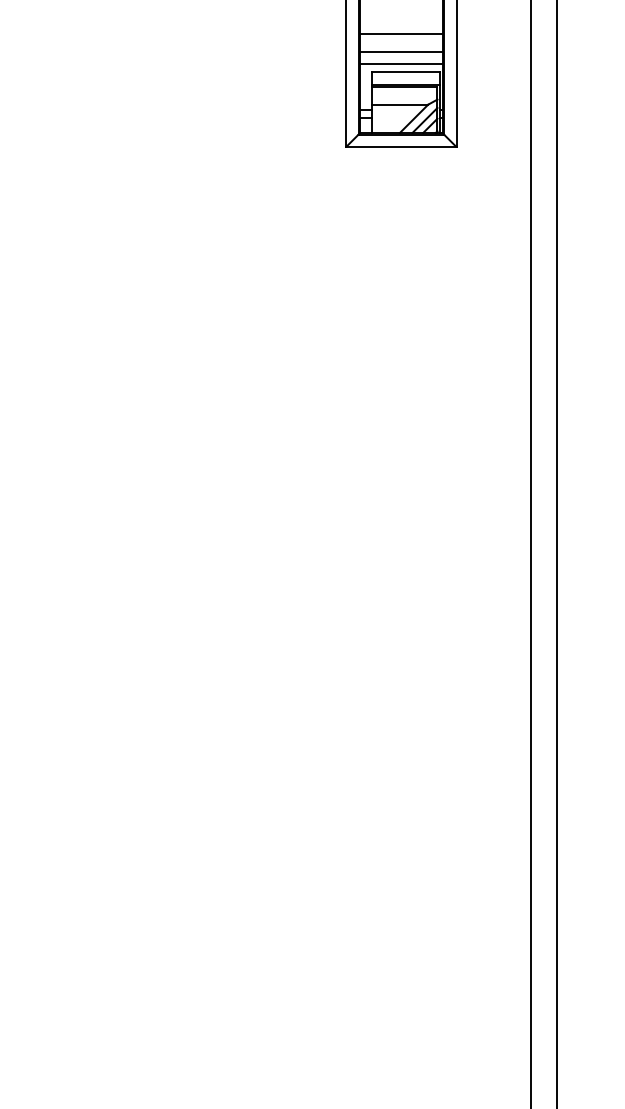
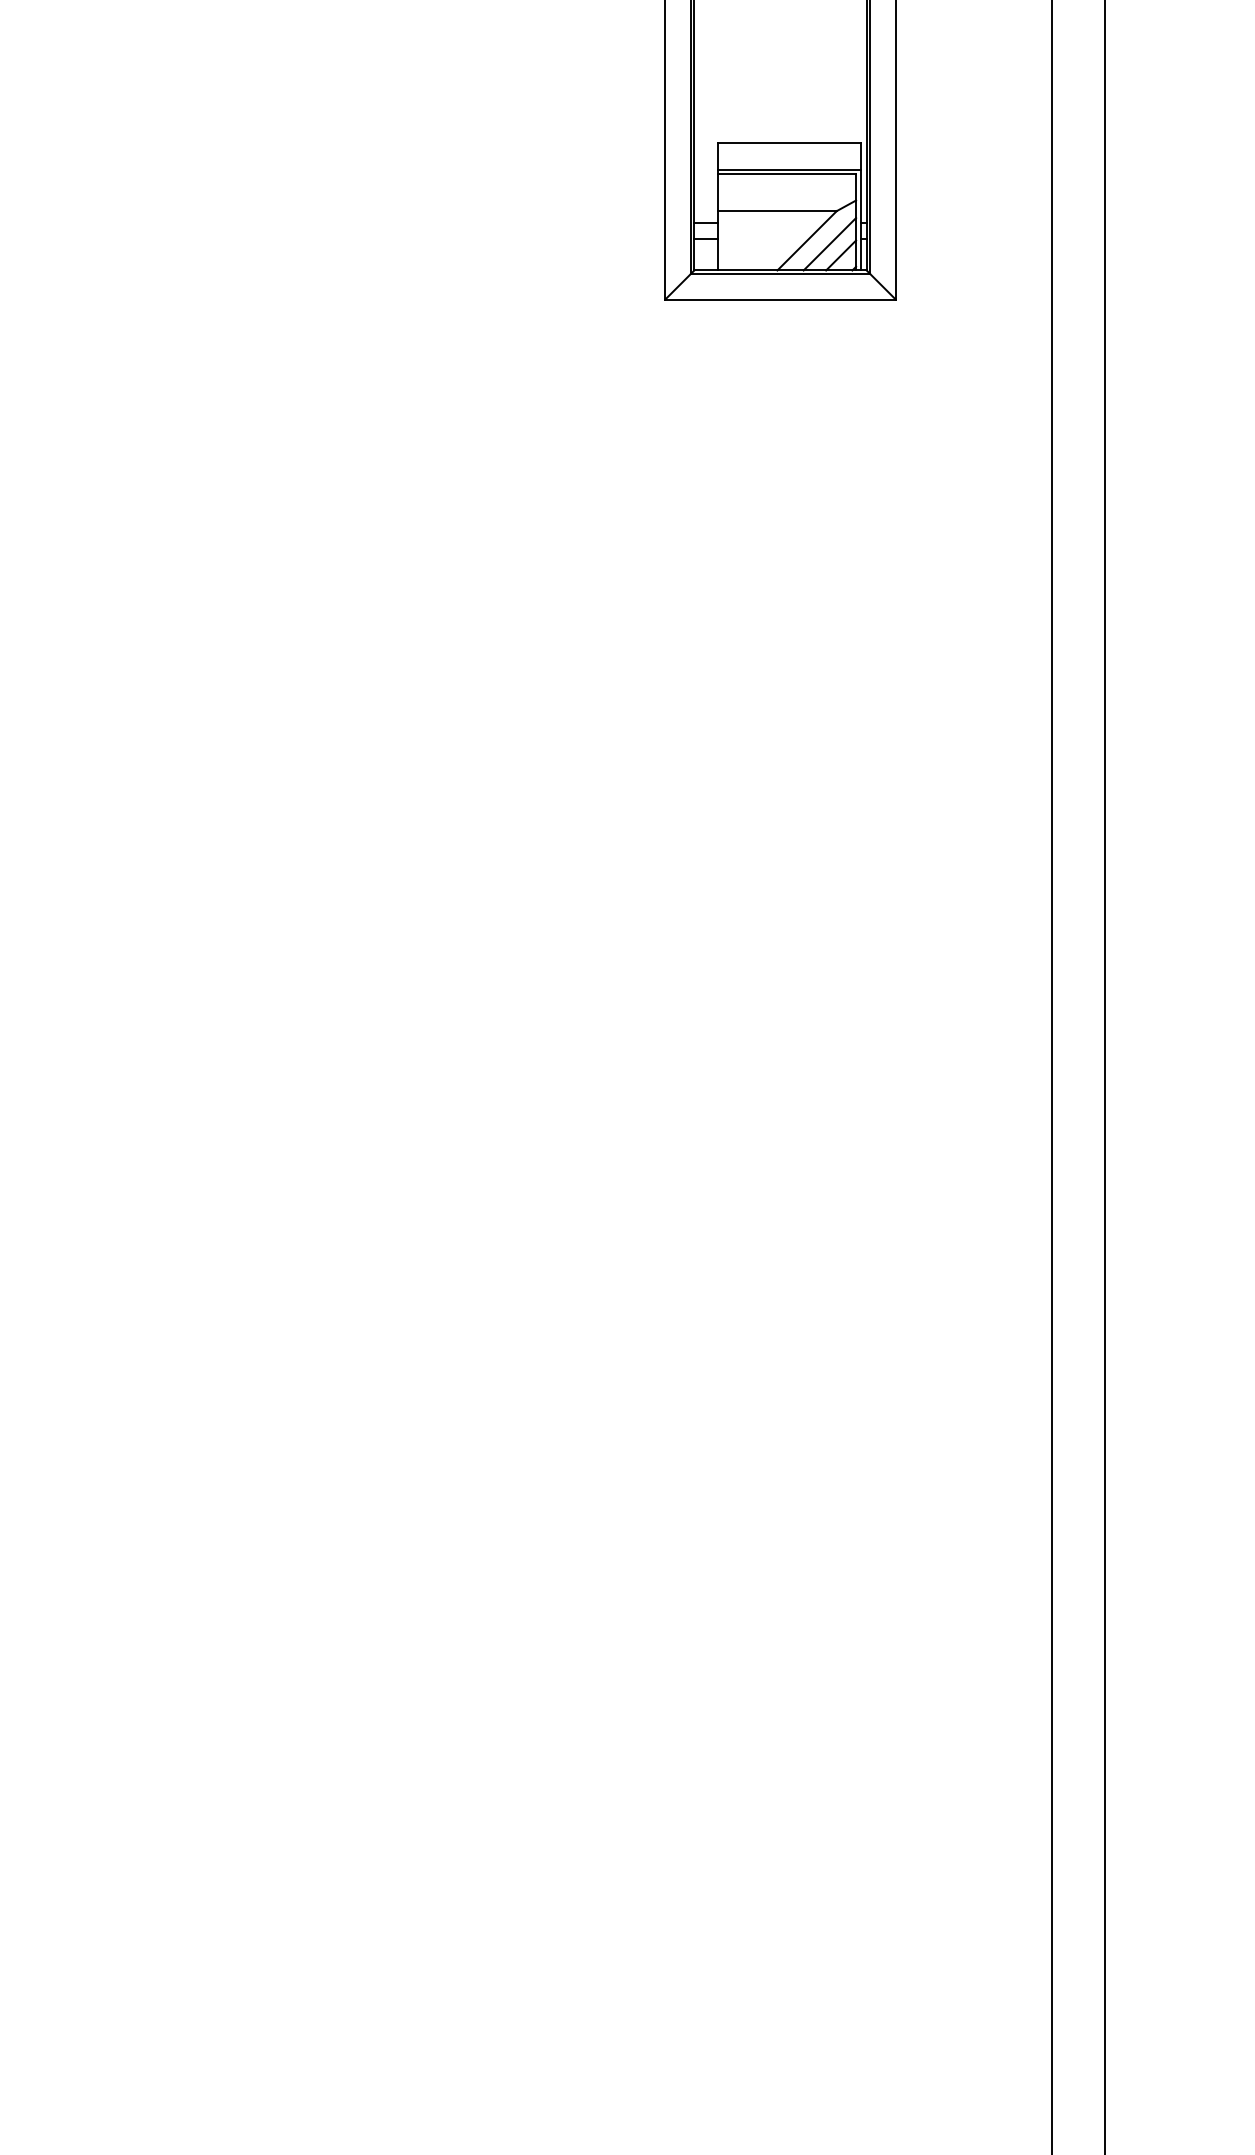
line: (401, 34) -> (780, 64), removed
line: (401, 52) -> (780, 101), removed
line: (401, 64) -> (780, 127), removed

